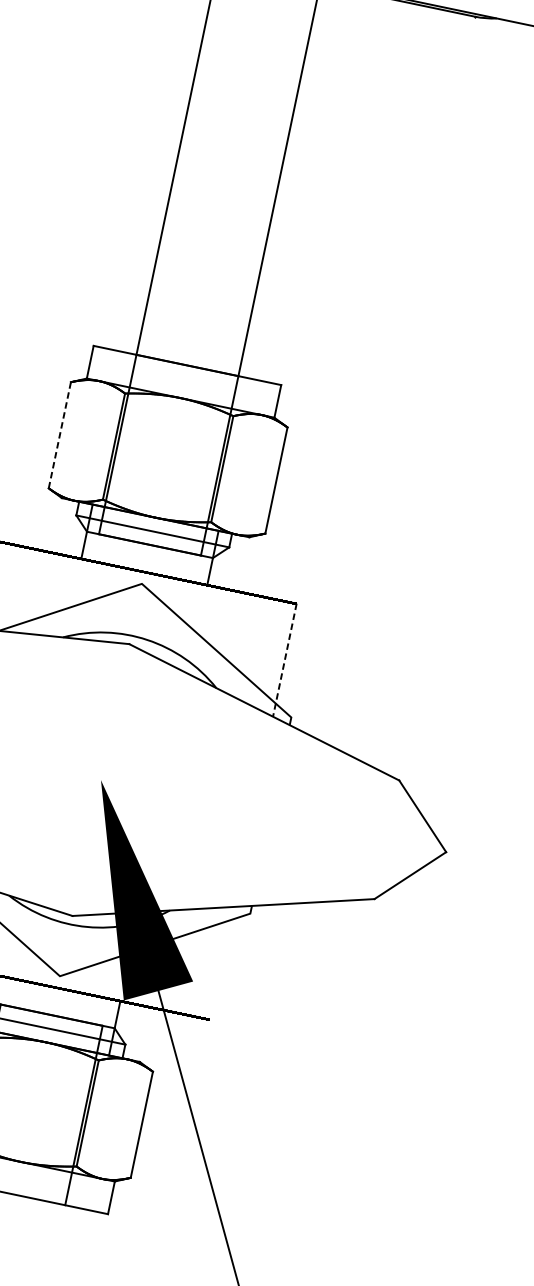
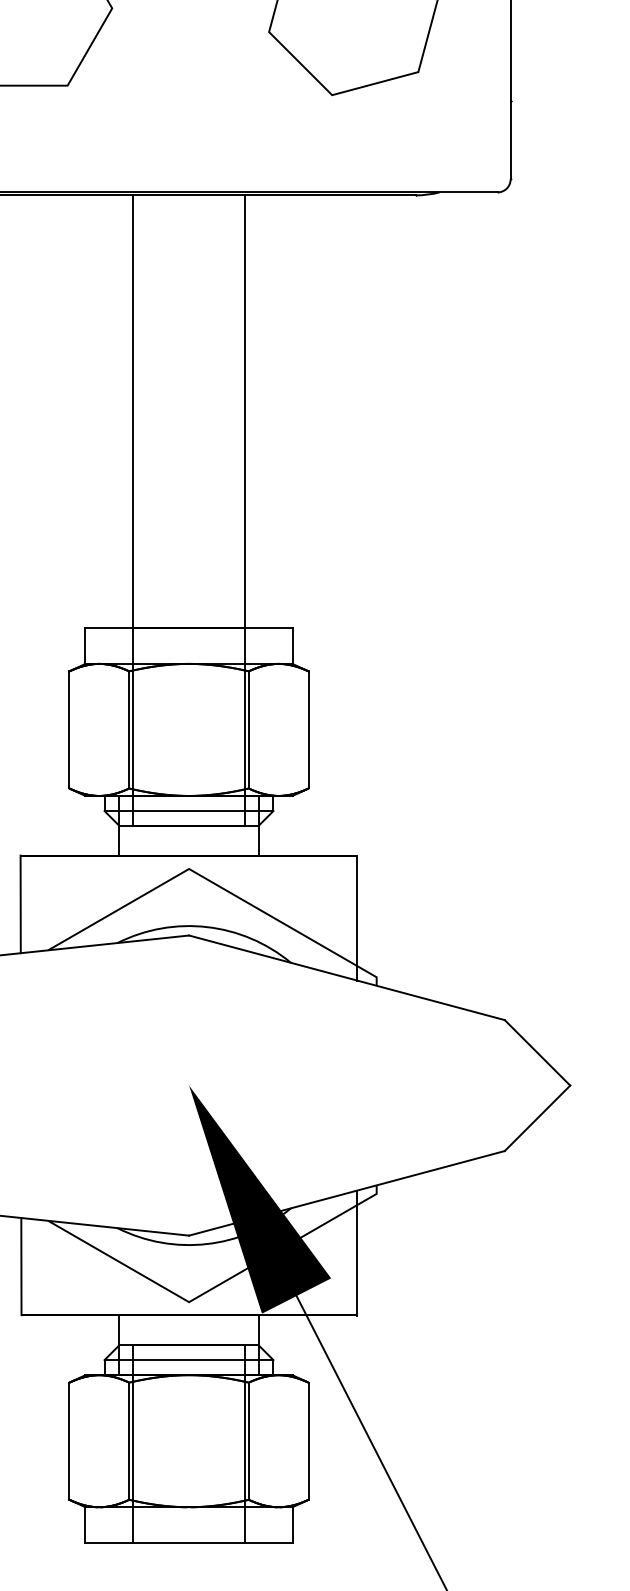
line: (60, 434) -> (69, 729), dashed -> solid
line: (285, 660) -> (357, 918), dashed -> solid
line: (221, 963) -> (357, 1252), added

